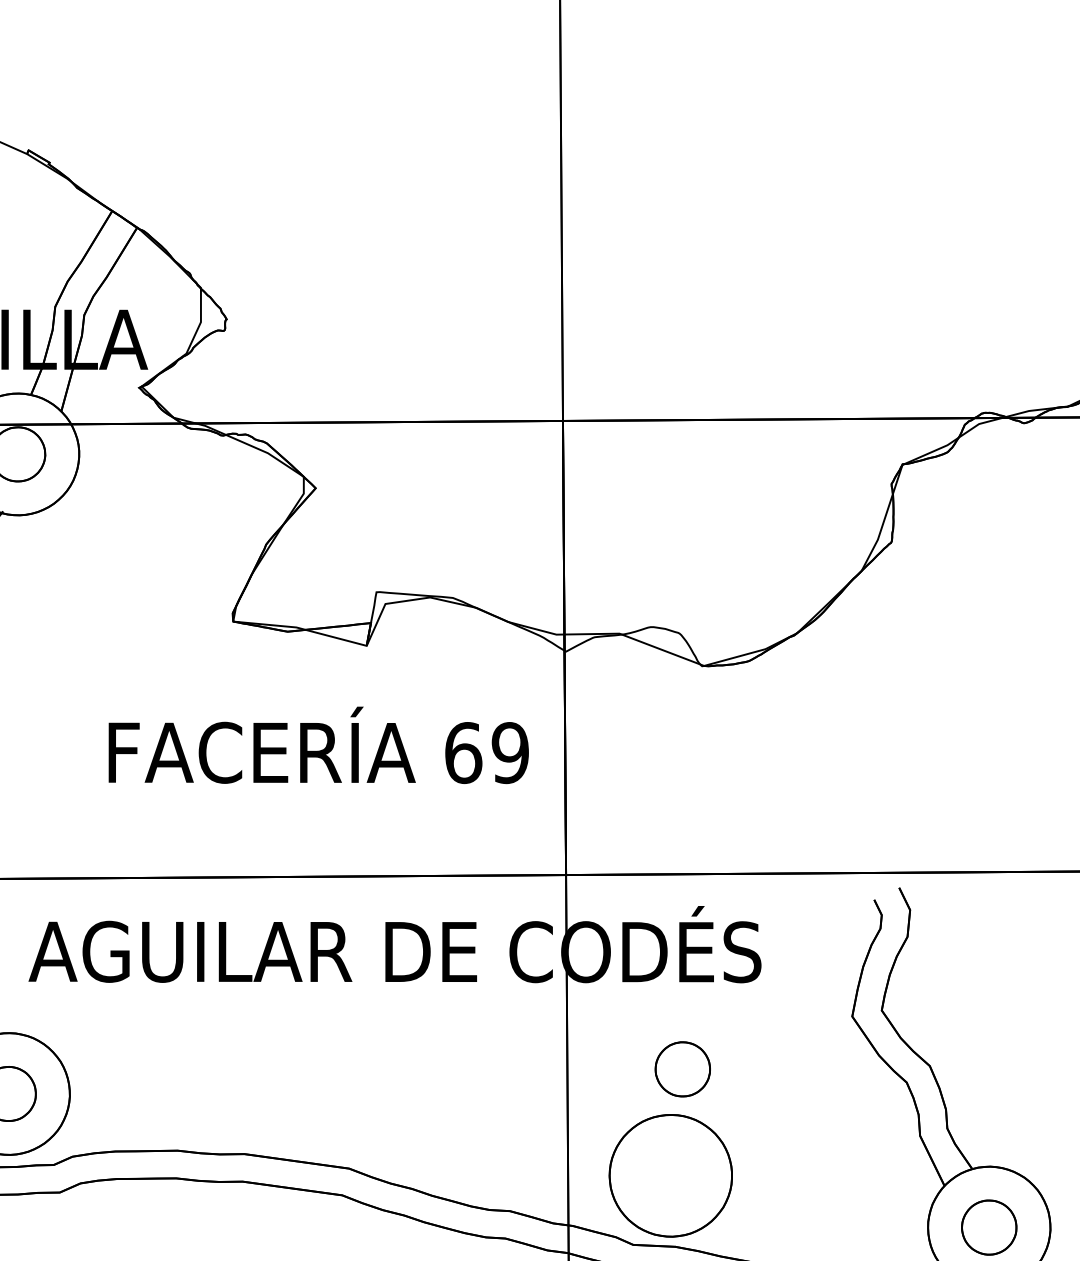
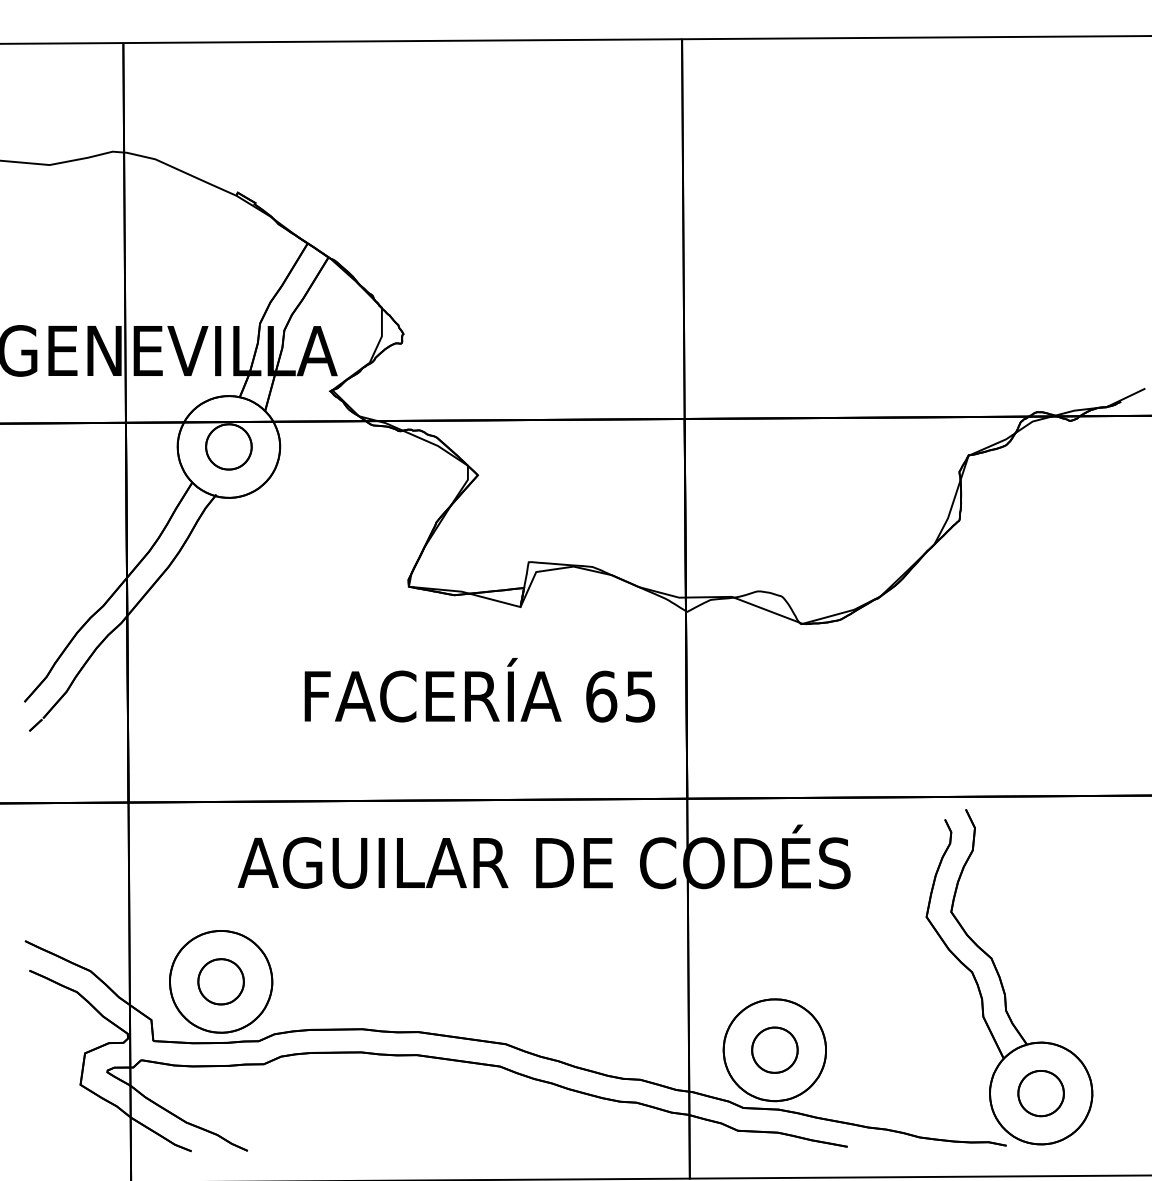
text: (510, 752) -> (640, 696), 69 -> 65
part: (682, 1068) -> (774, 1049), moved

